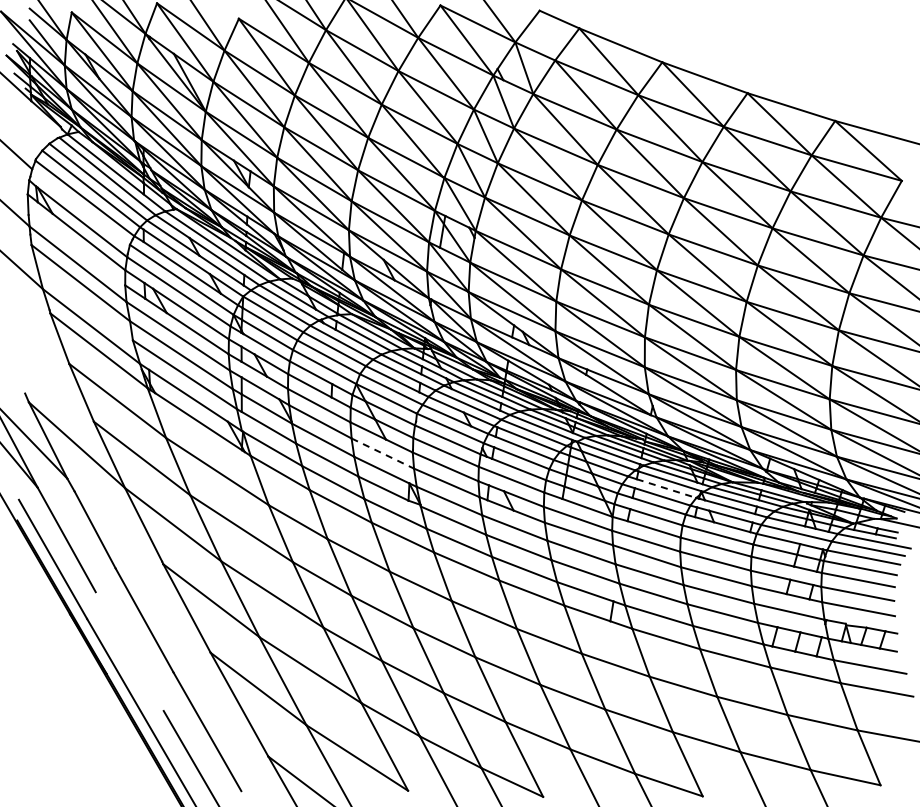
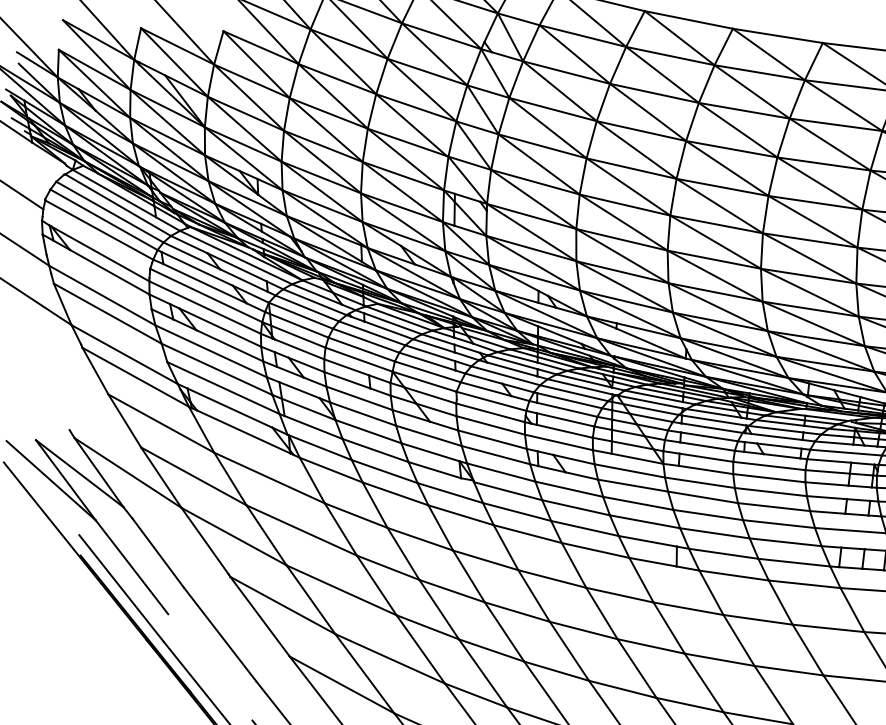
line: (382, 453) -> (428, 435), dashed -> solid
line: (667, 488) -> (713, 427), dashed -> solid

